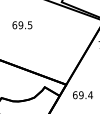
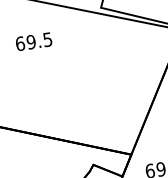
part: (22, 25) -> (34, 42), moved

